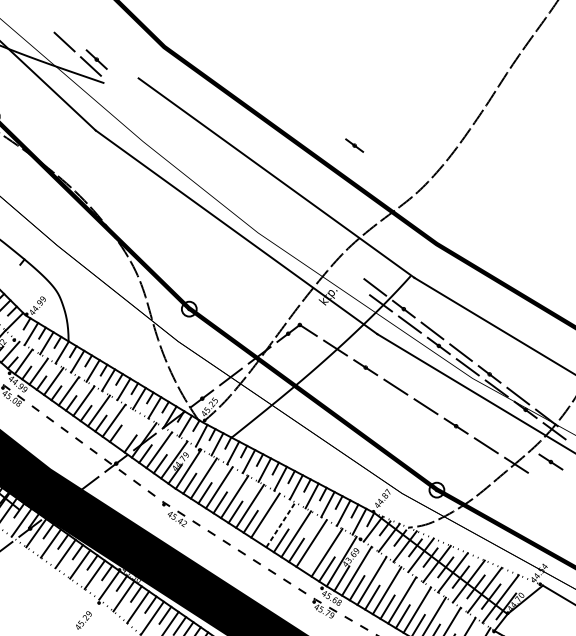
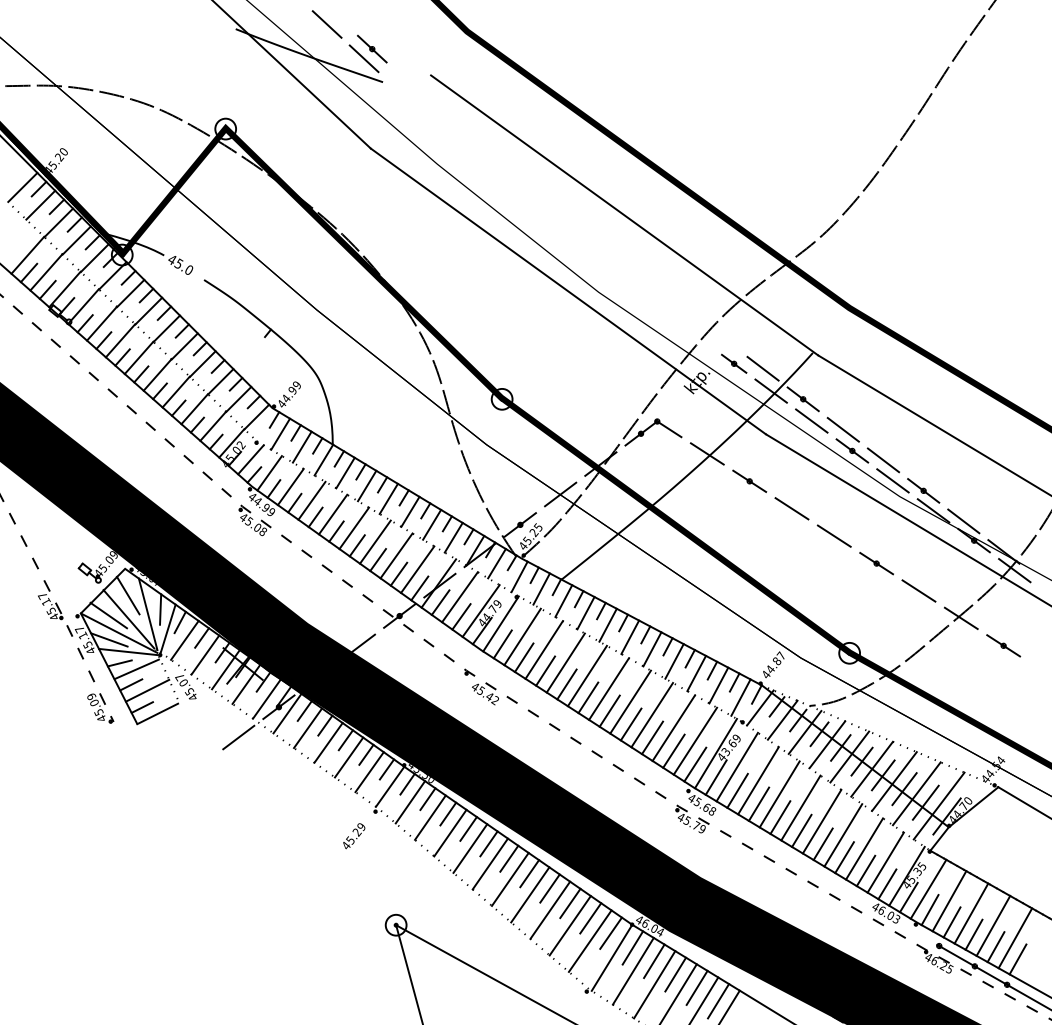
part: (354, 145) -> (734, 363), moved
line: (128, 430) -> (417, 569), added
part: (550, 461) -> (1003, 645), moved
line: (280, 524) -> (630, 701), dashed -> solid
line: (265, 530) -> (609, 710), added
line: (311, 559) -> (673, 750), added

